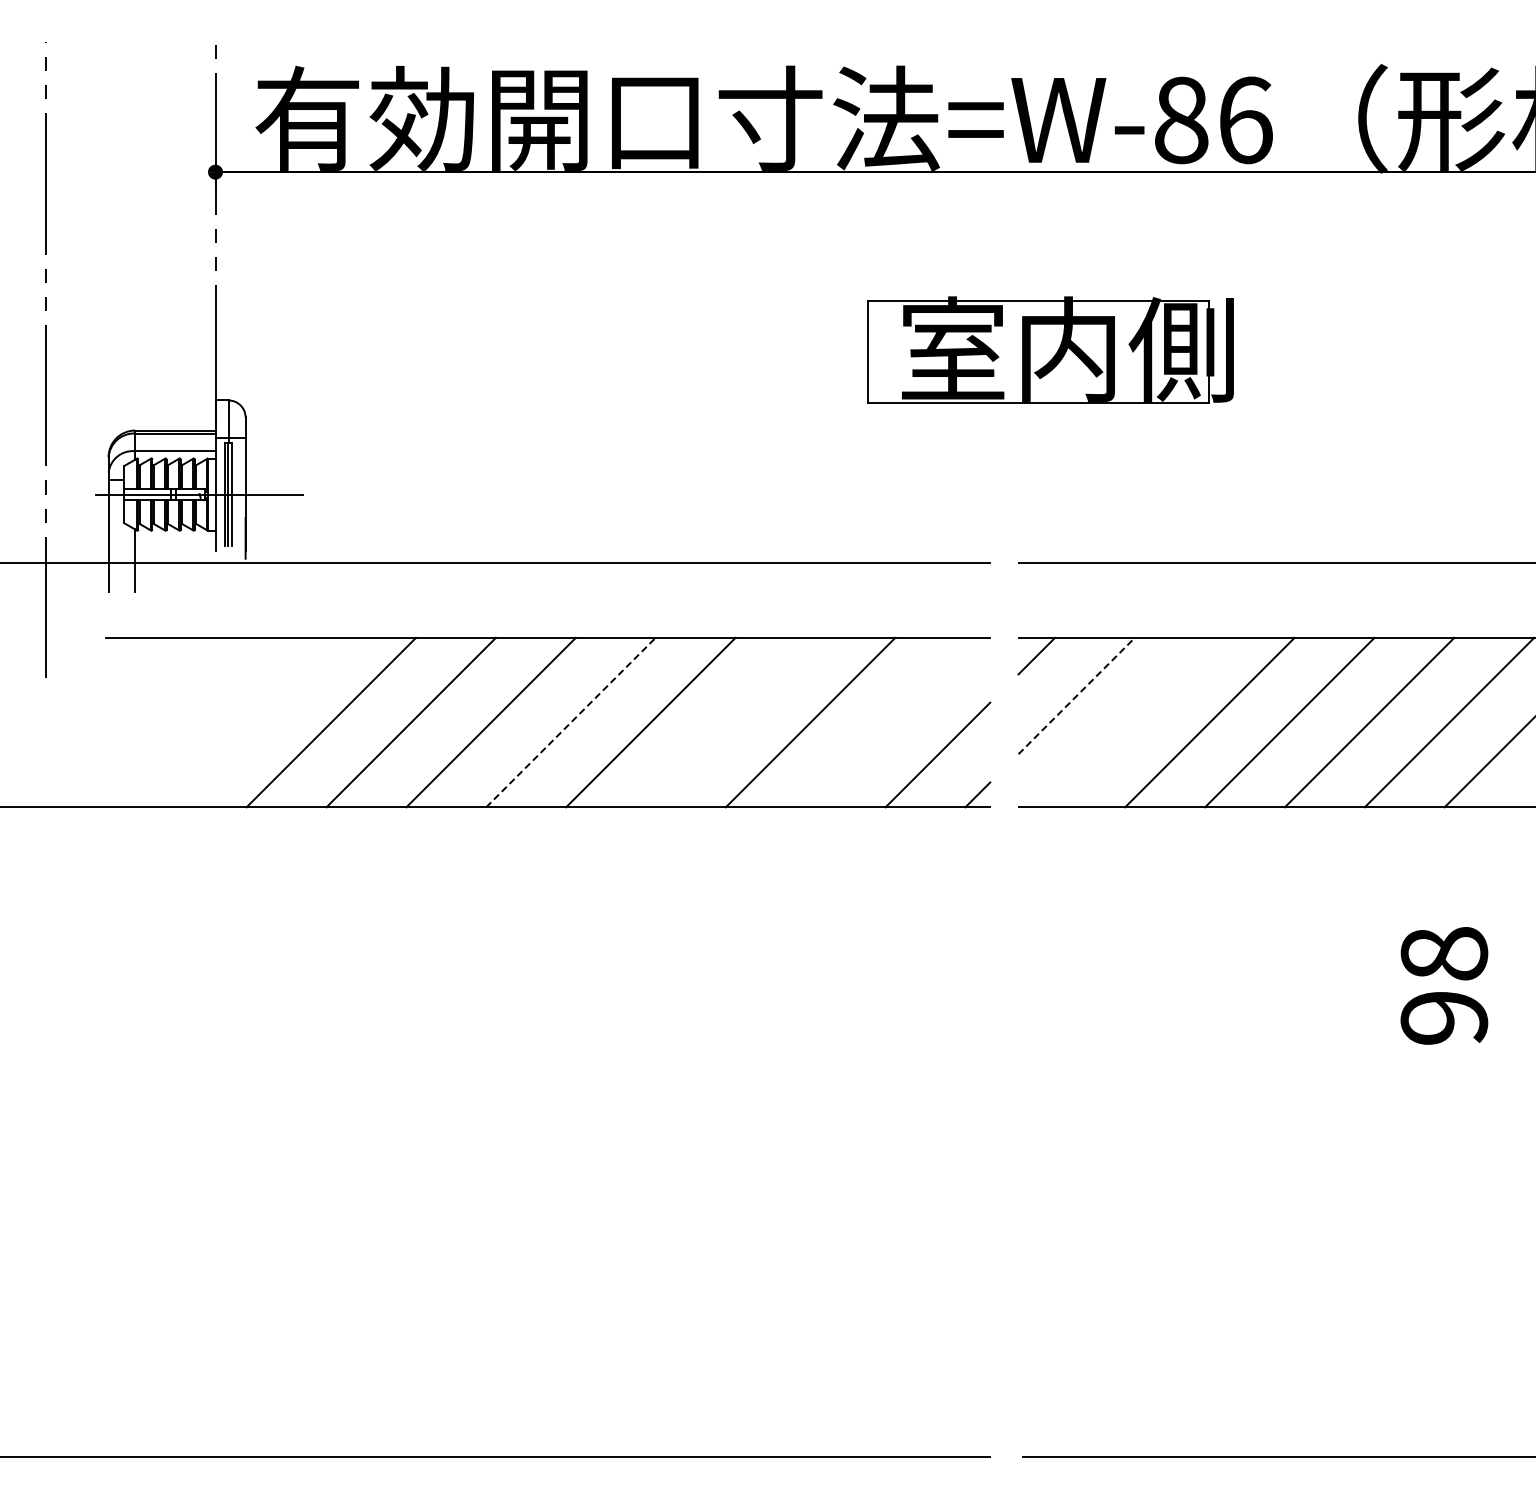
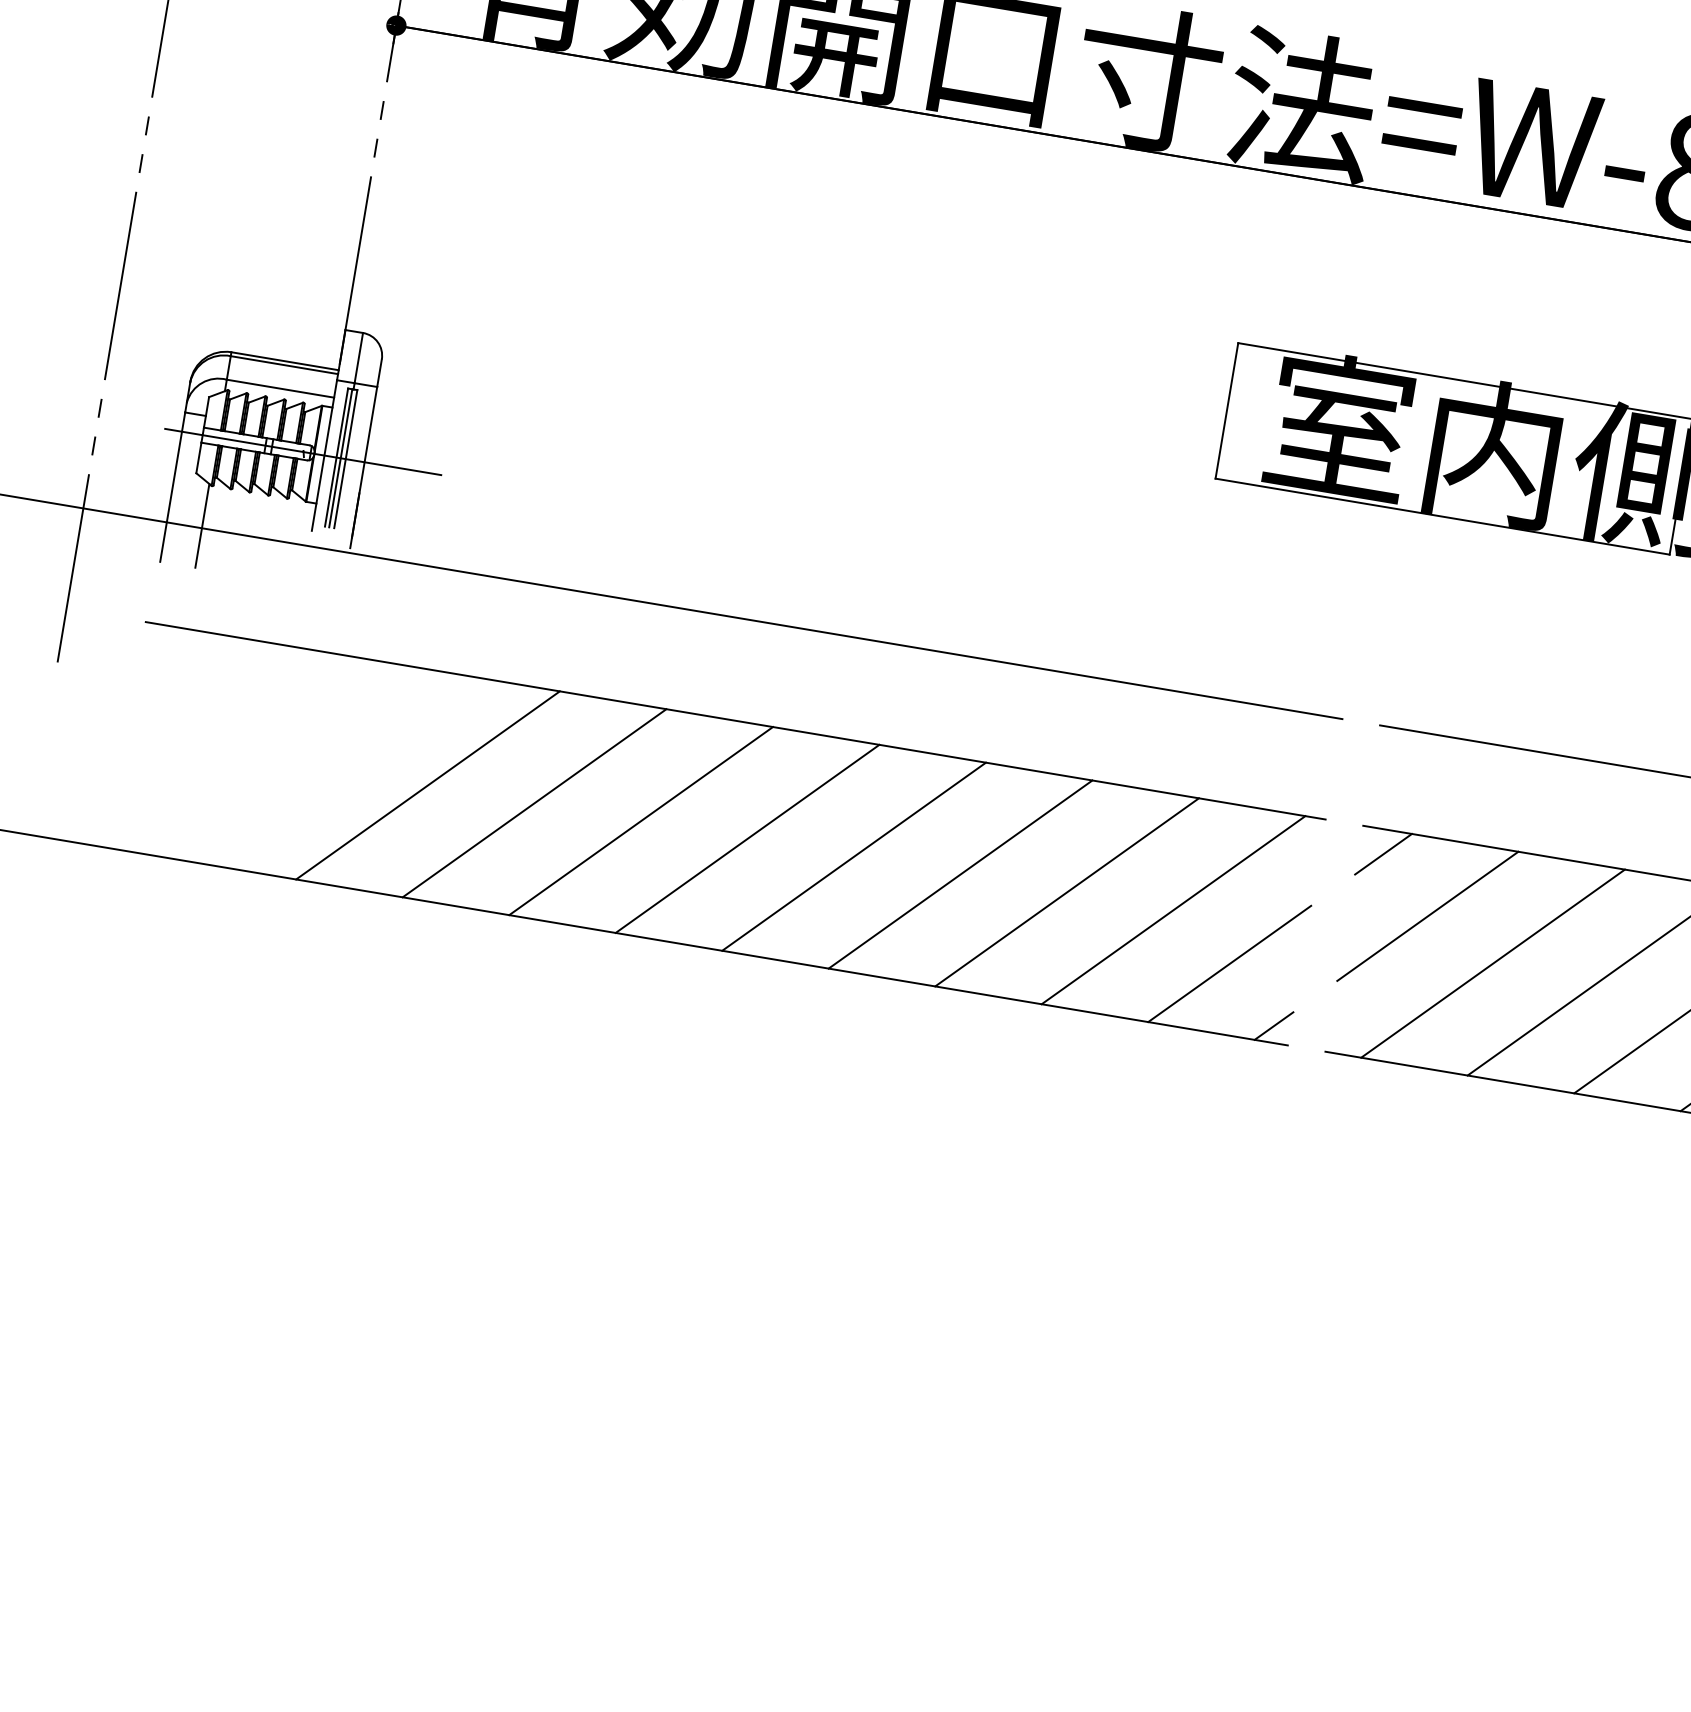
line: (1077, 695) -> (1429, 915), dashed -> solid
line: (570, 722) -> (746, 838), dashed -> solid
line: (730, 722) -> (960, 874), added
line: (890, 722) -> (1173, 910), added
line: (1129, 722) -> (1492, 963), added

